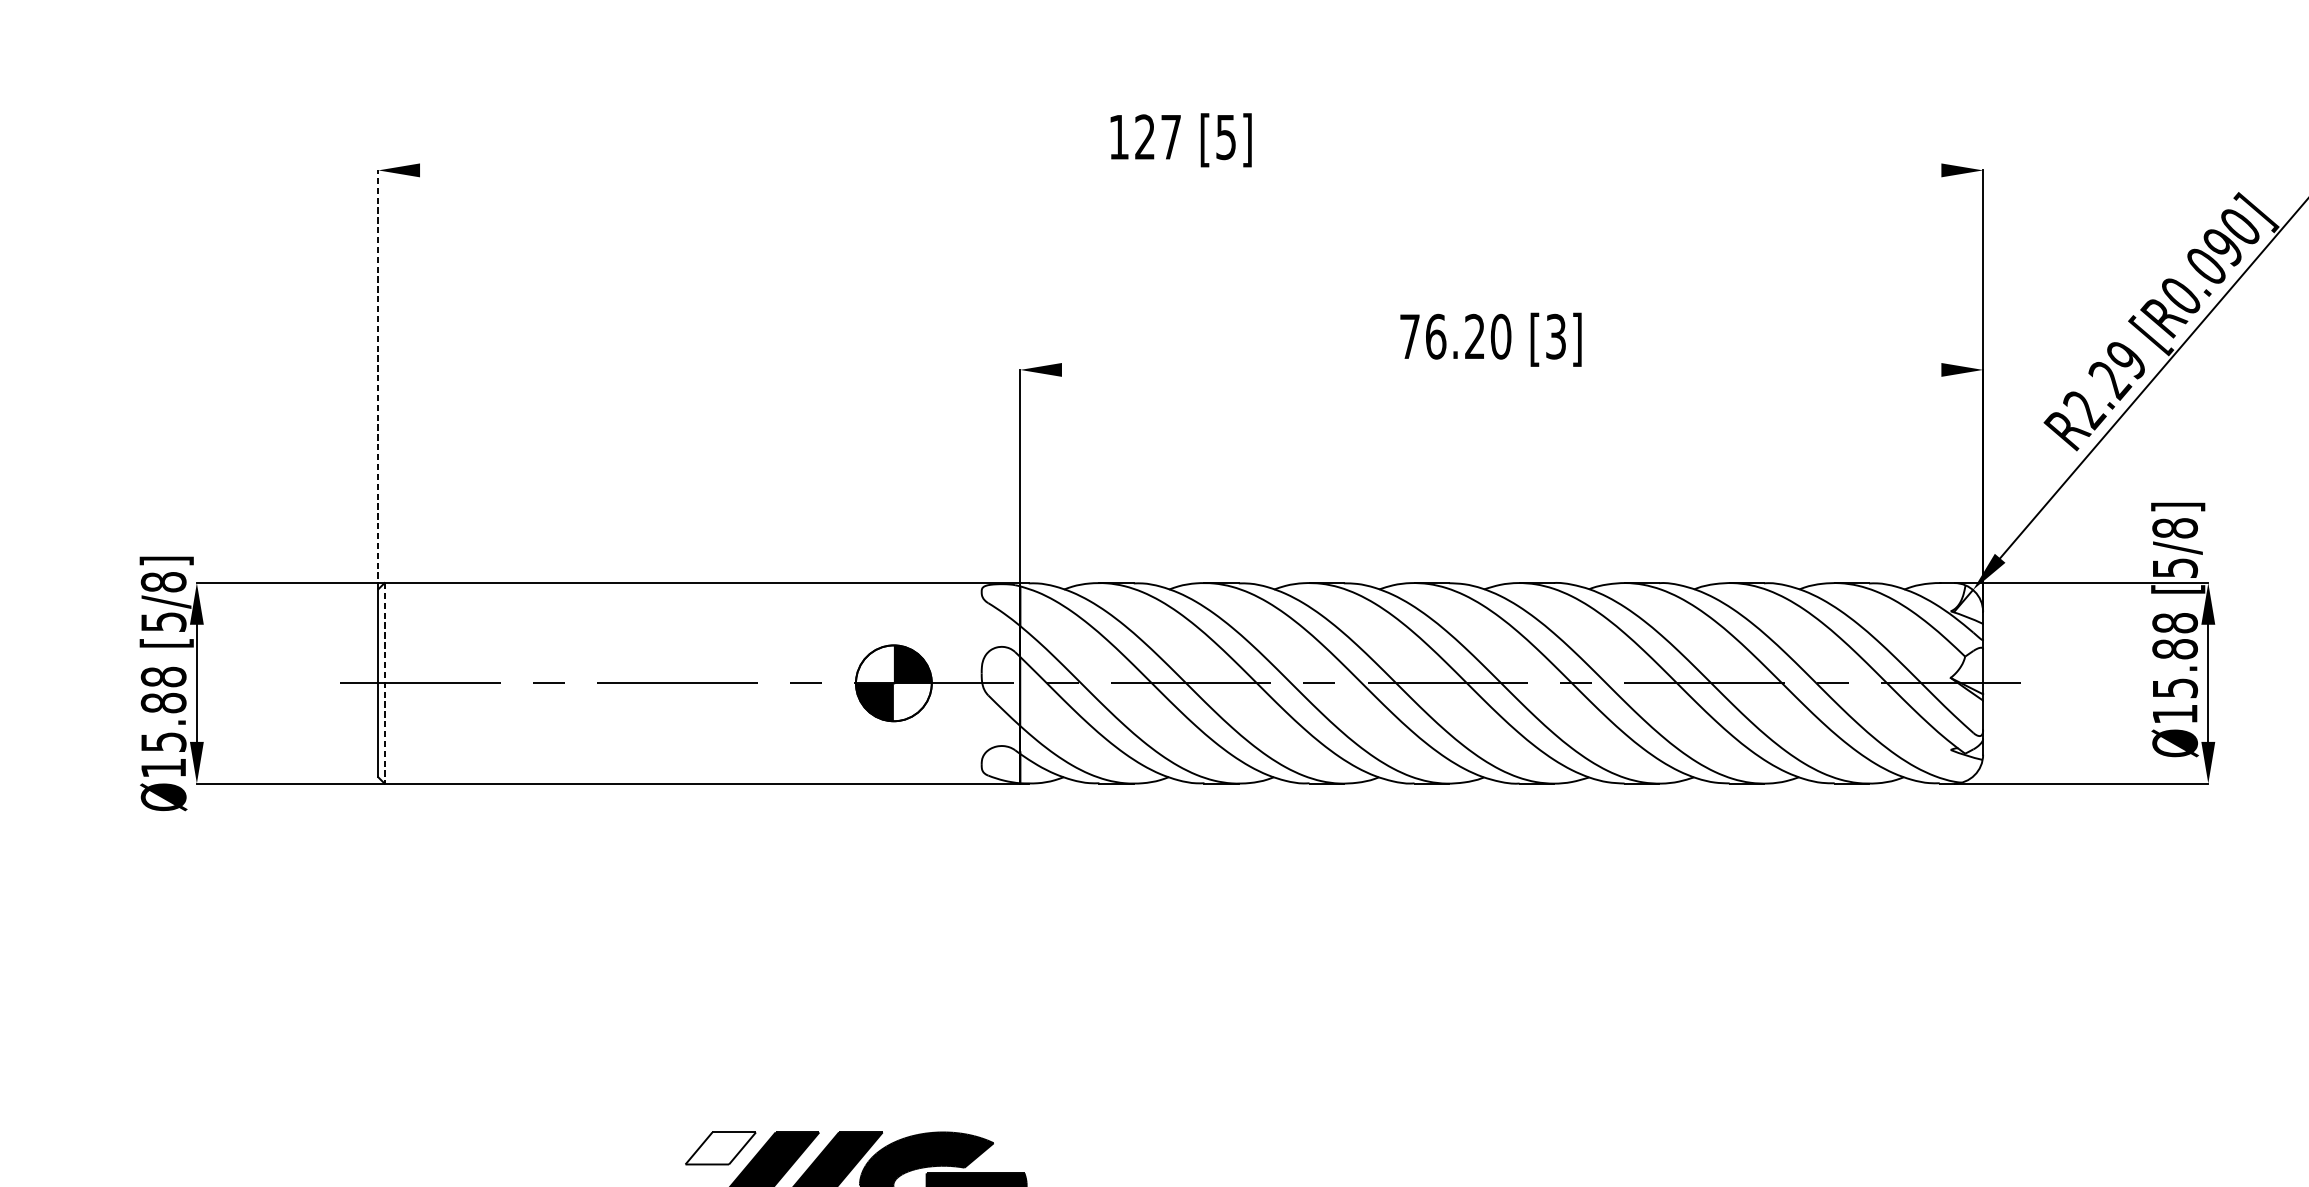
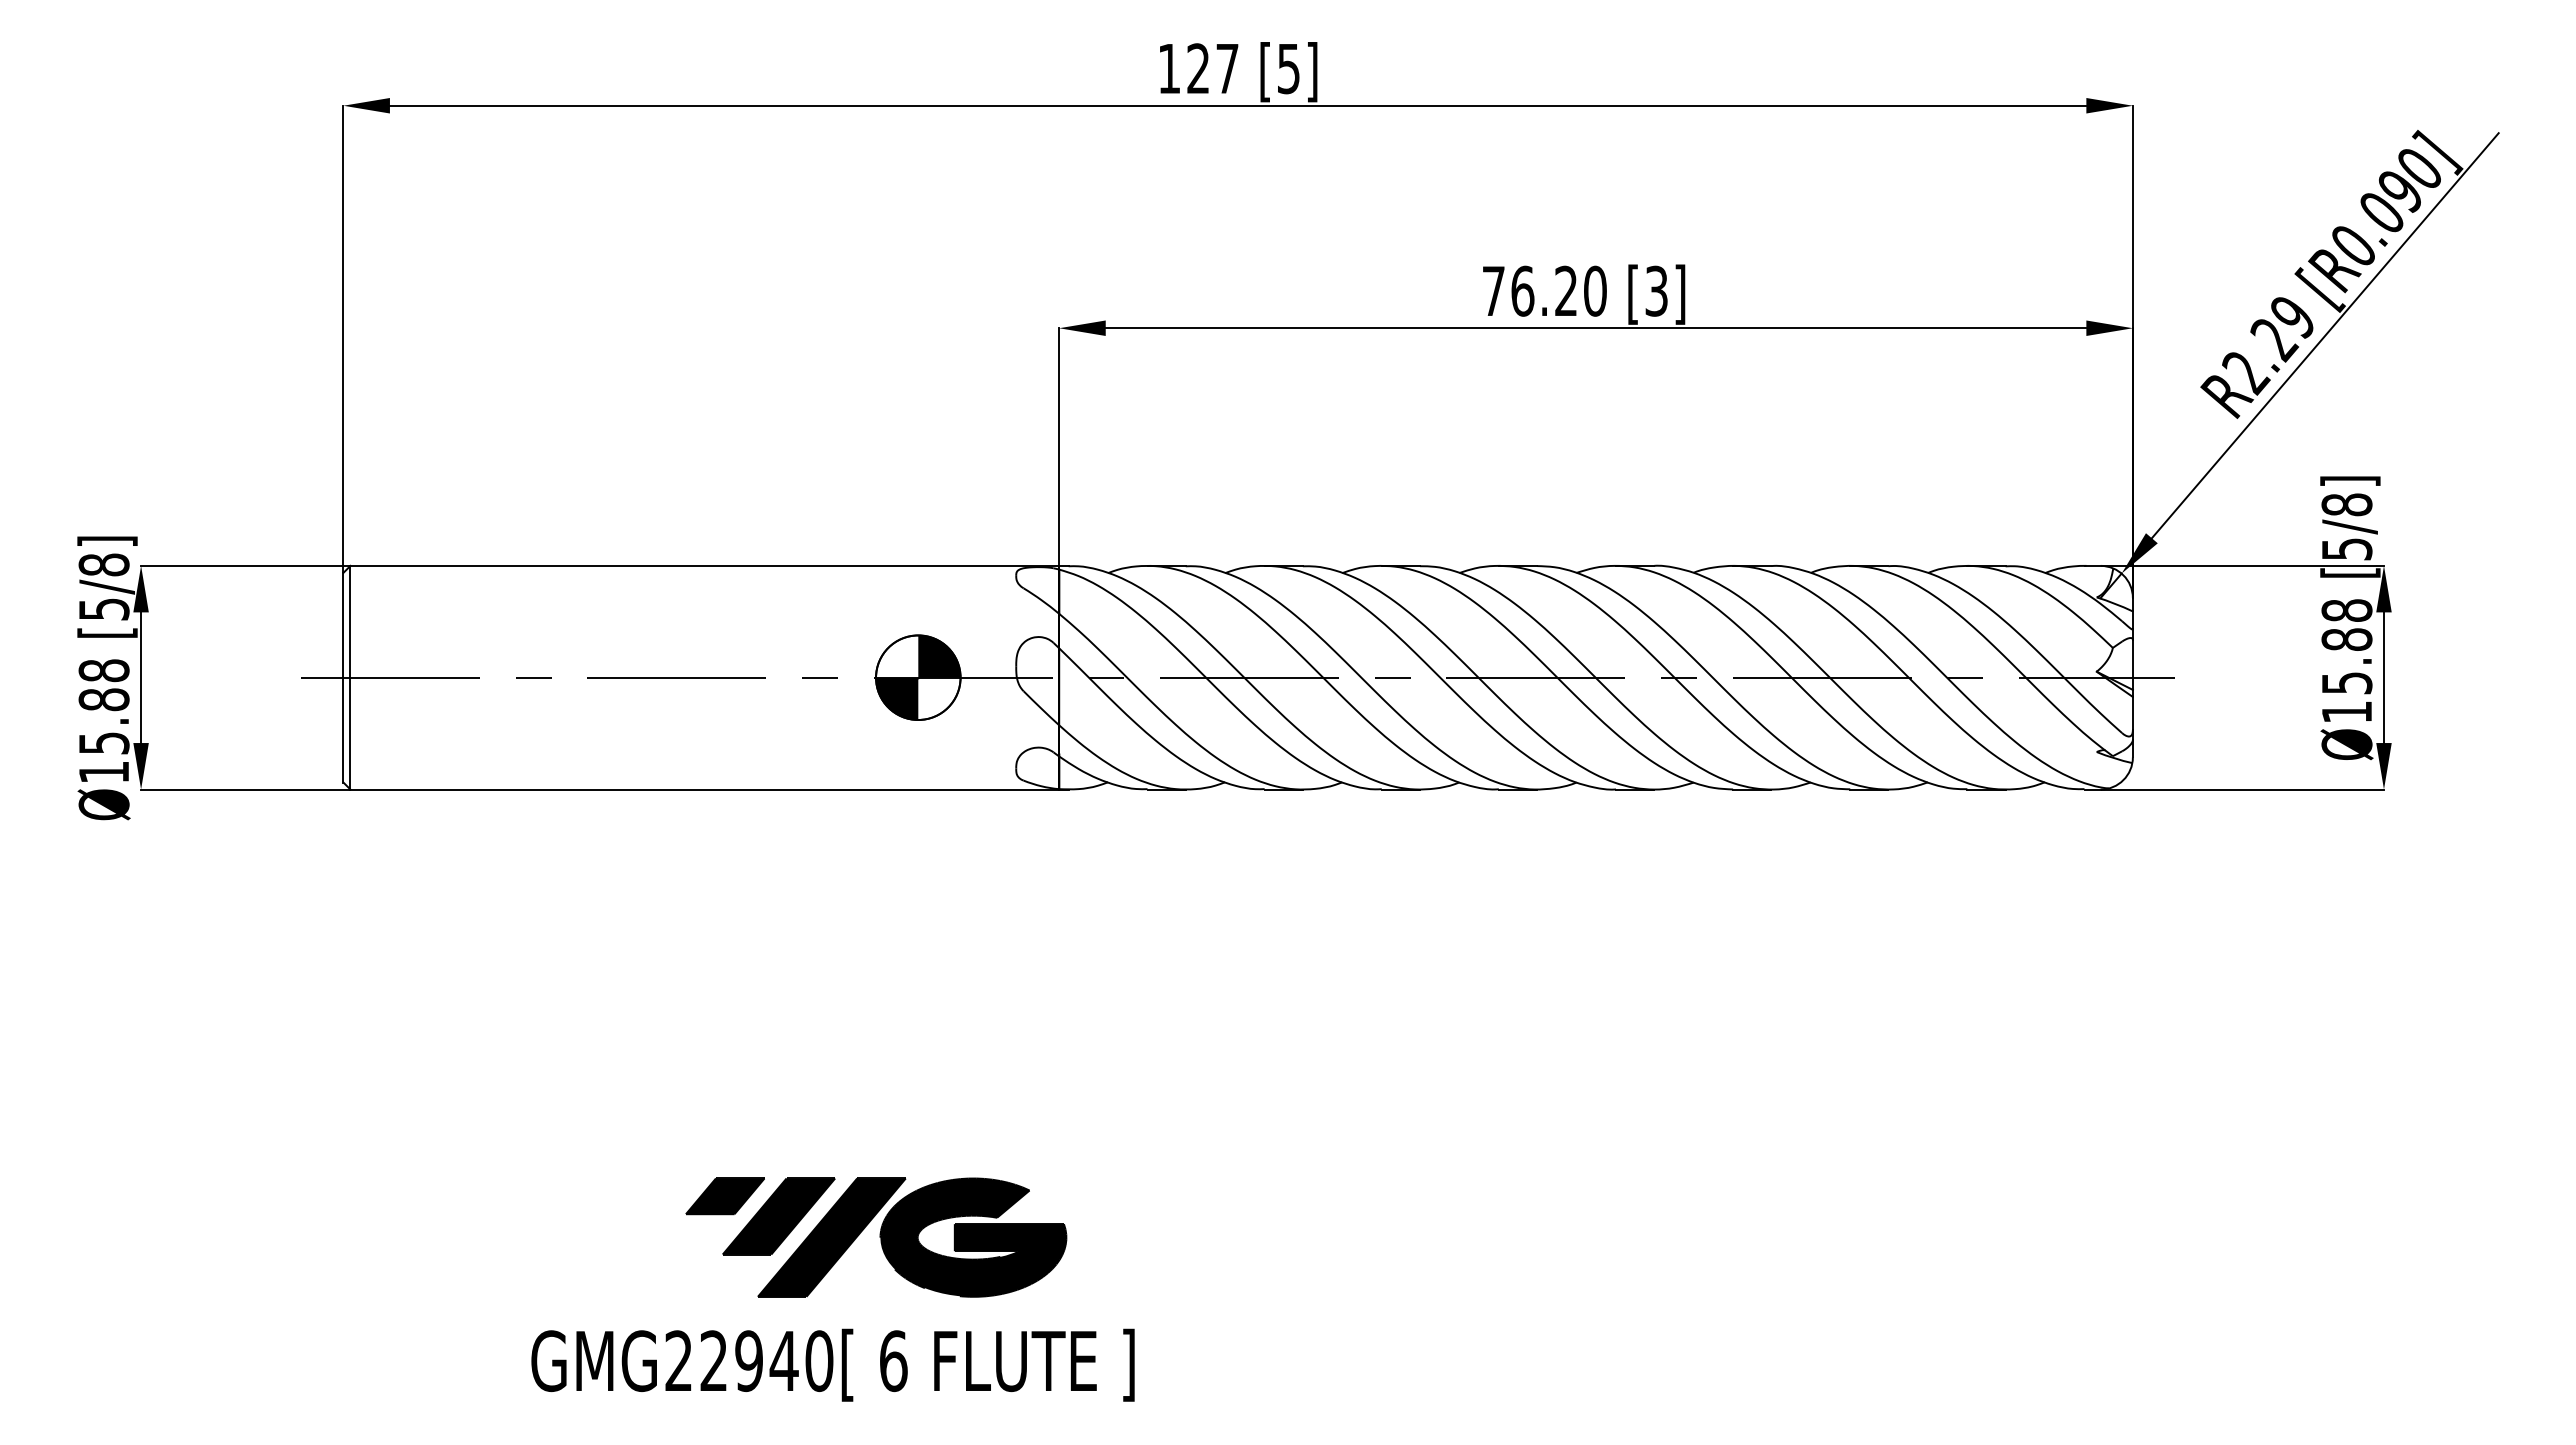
line: (1180, 170) -> (1237, 105), added
line: (1501, 370) -> (1595, 328), added
line: (378, 379) -> (343, 338), dashed -> solid
line: (384, 683) -> (350, 677), dashed -> solid
fill: (720, 1148) -> (724, 1196), added

